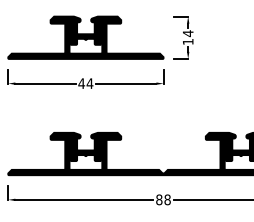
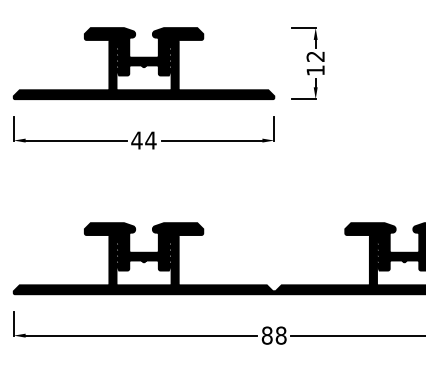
text: (187, 33) -> (314, 56), 14 -> 12

